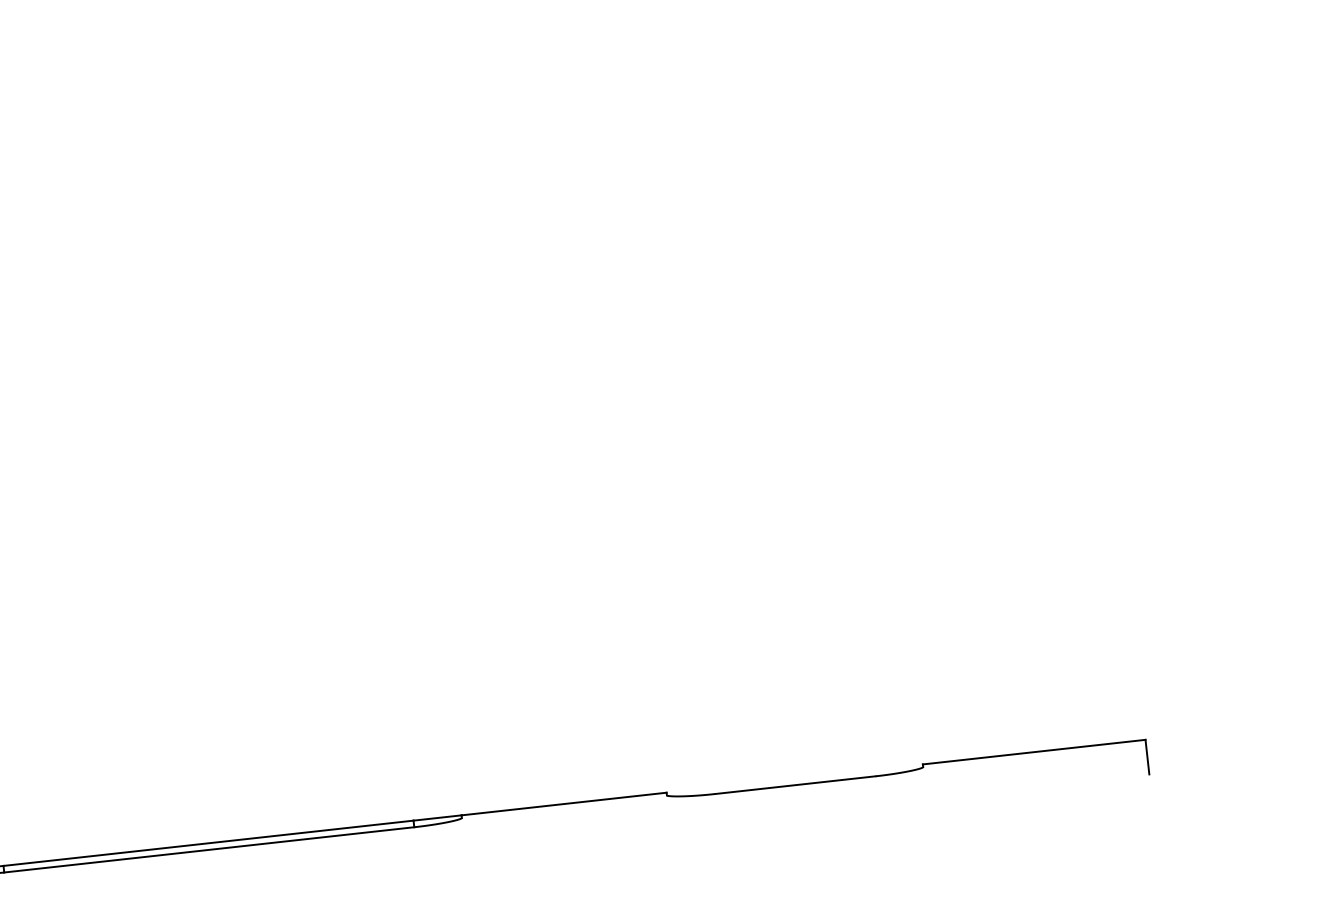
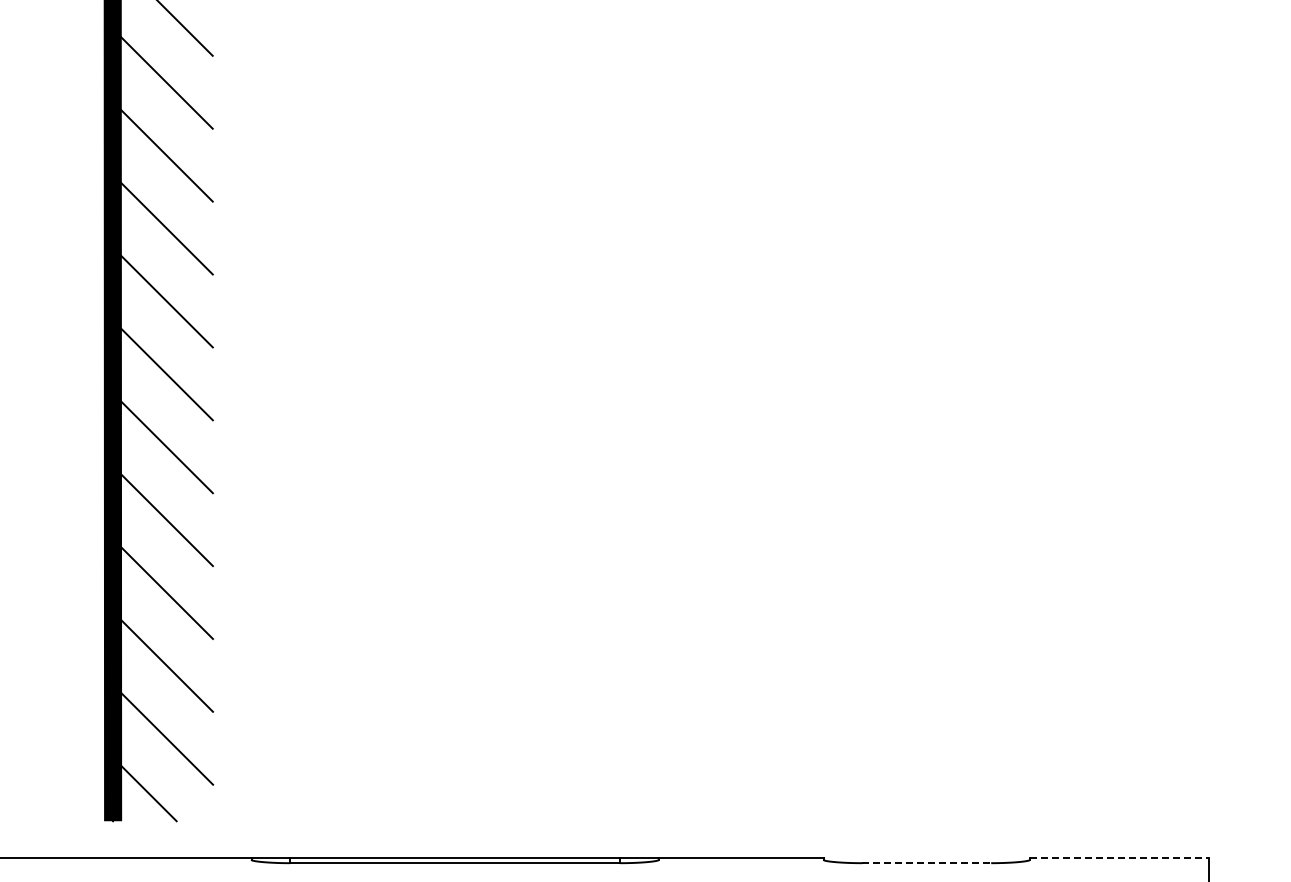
line: (1034, 751) -> (1119, 857), solid -> dashed
line: (796, 785) -> (927, 863), solid -> dashed

